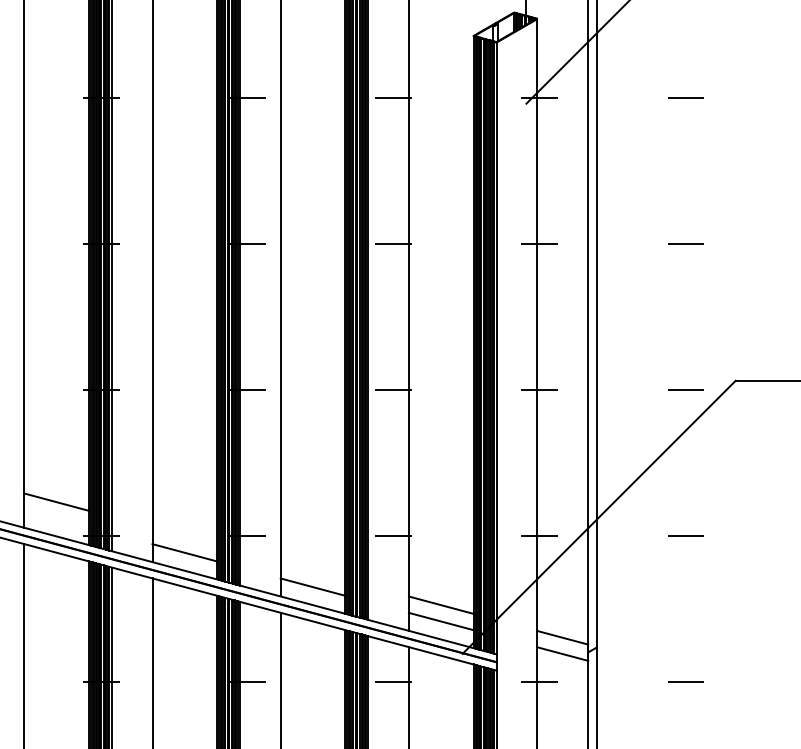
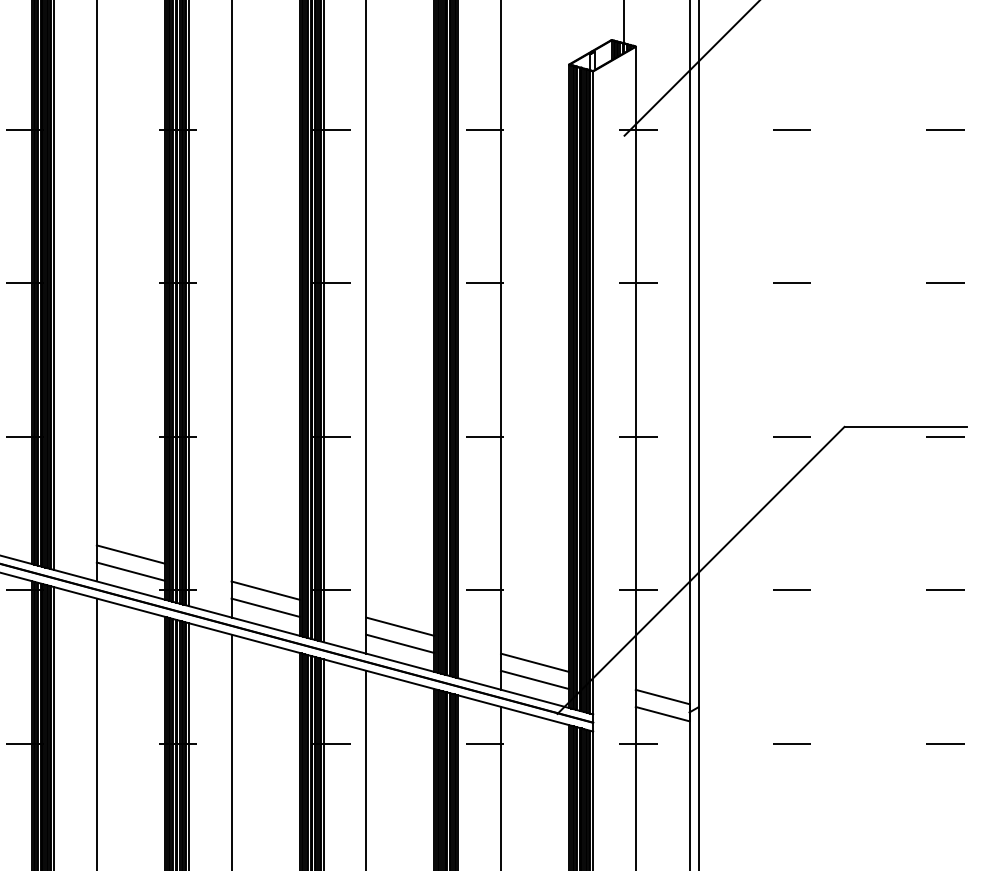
line: (56, 518) -> (130, 571), added
line: (184, 536) -> (265, 590), added
line: (313, 570) -> (400, 626), added

